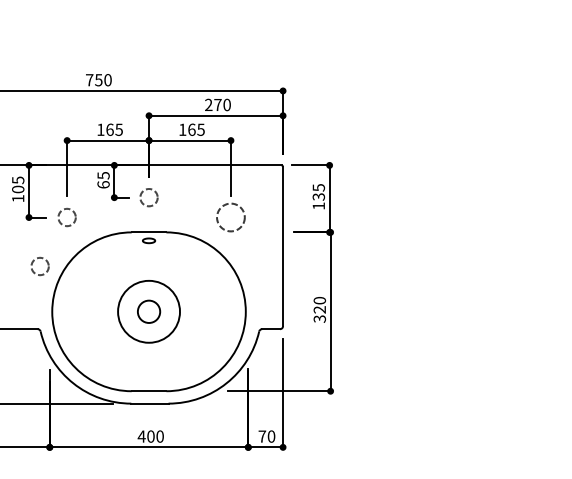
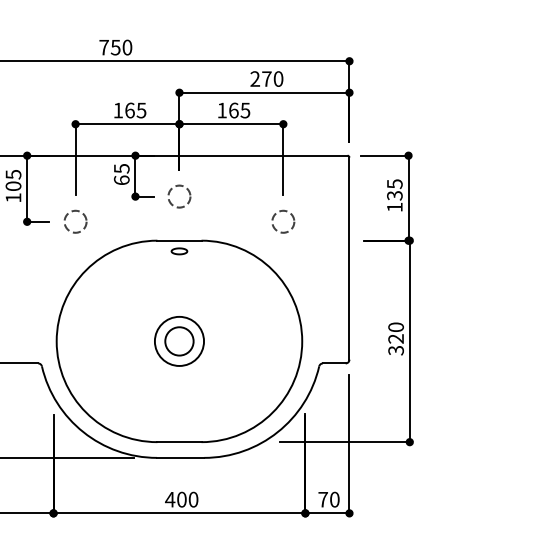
circle: (230, 217) -> (282, 221), size x0.62
circle: (39, 266) -> (40, 283), removed
circle: (148, 311) -> (178, 341), size x0.62

